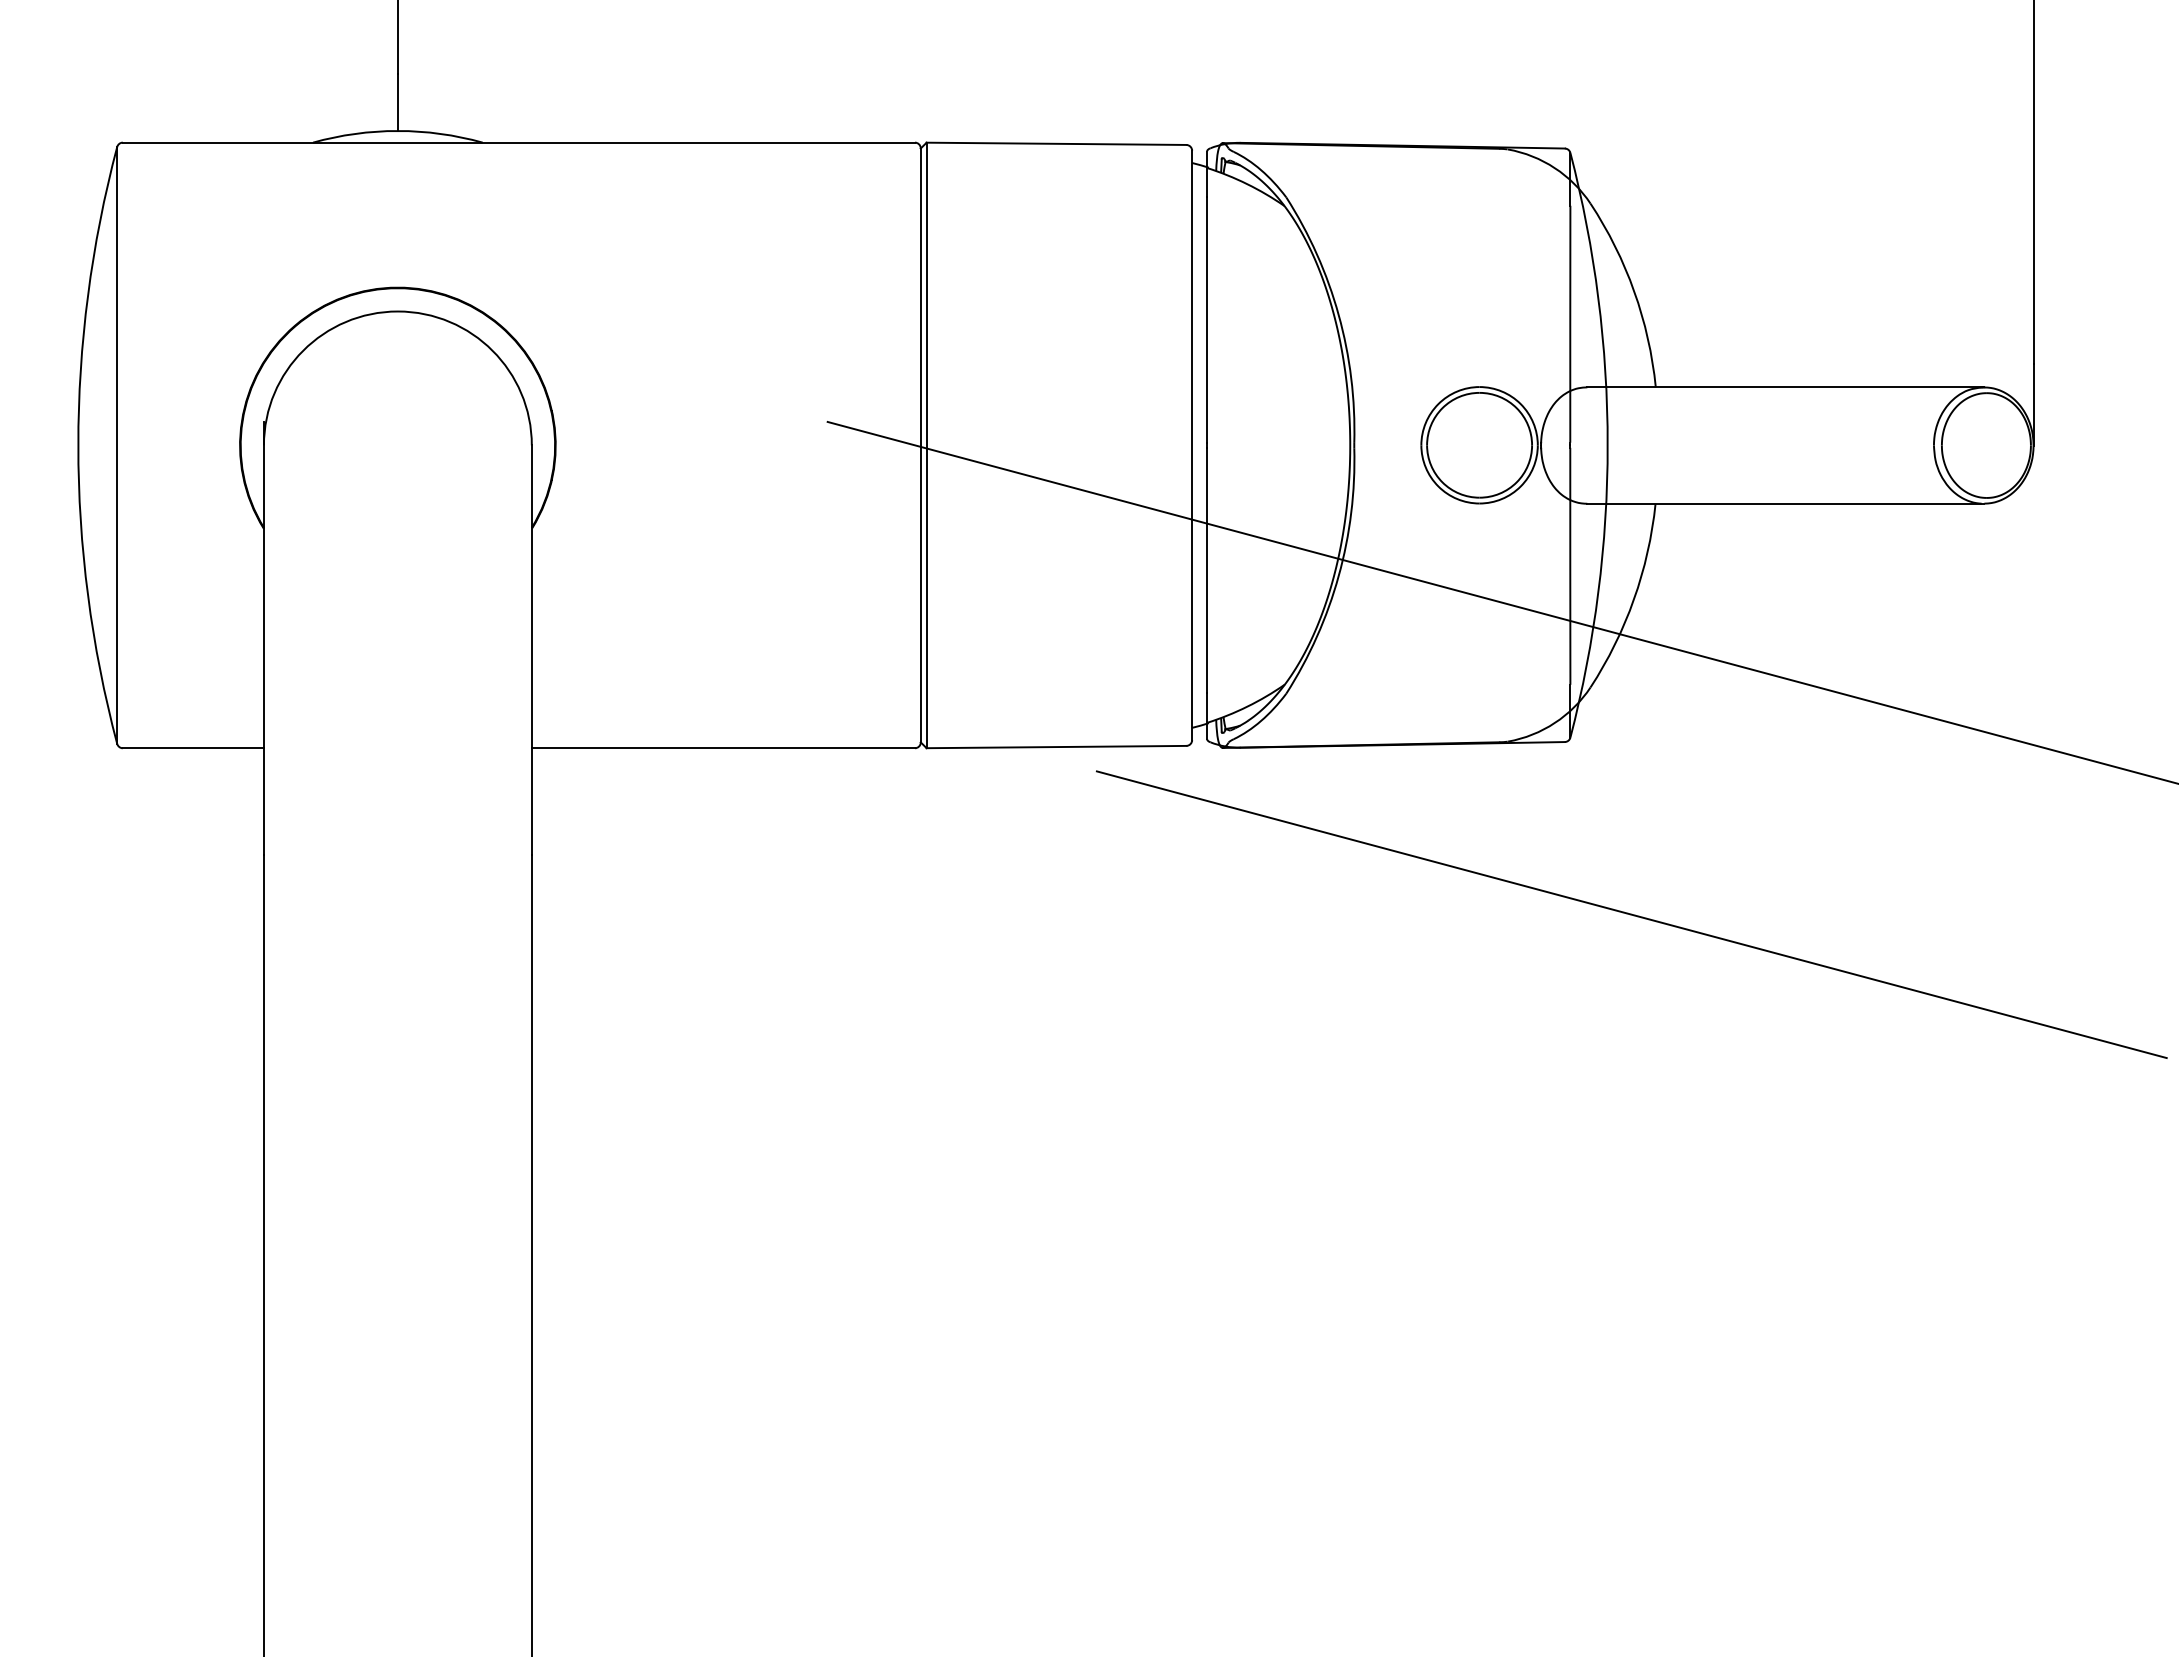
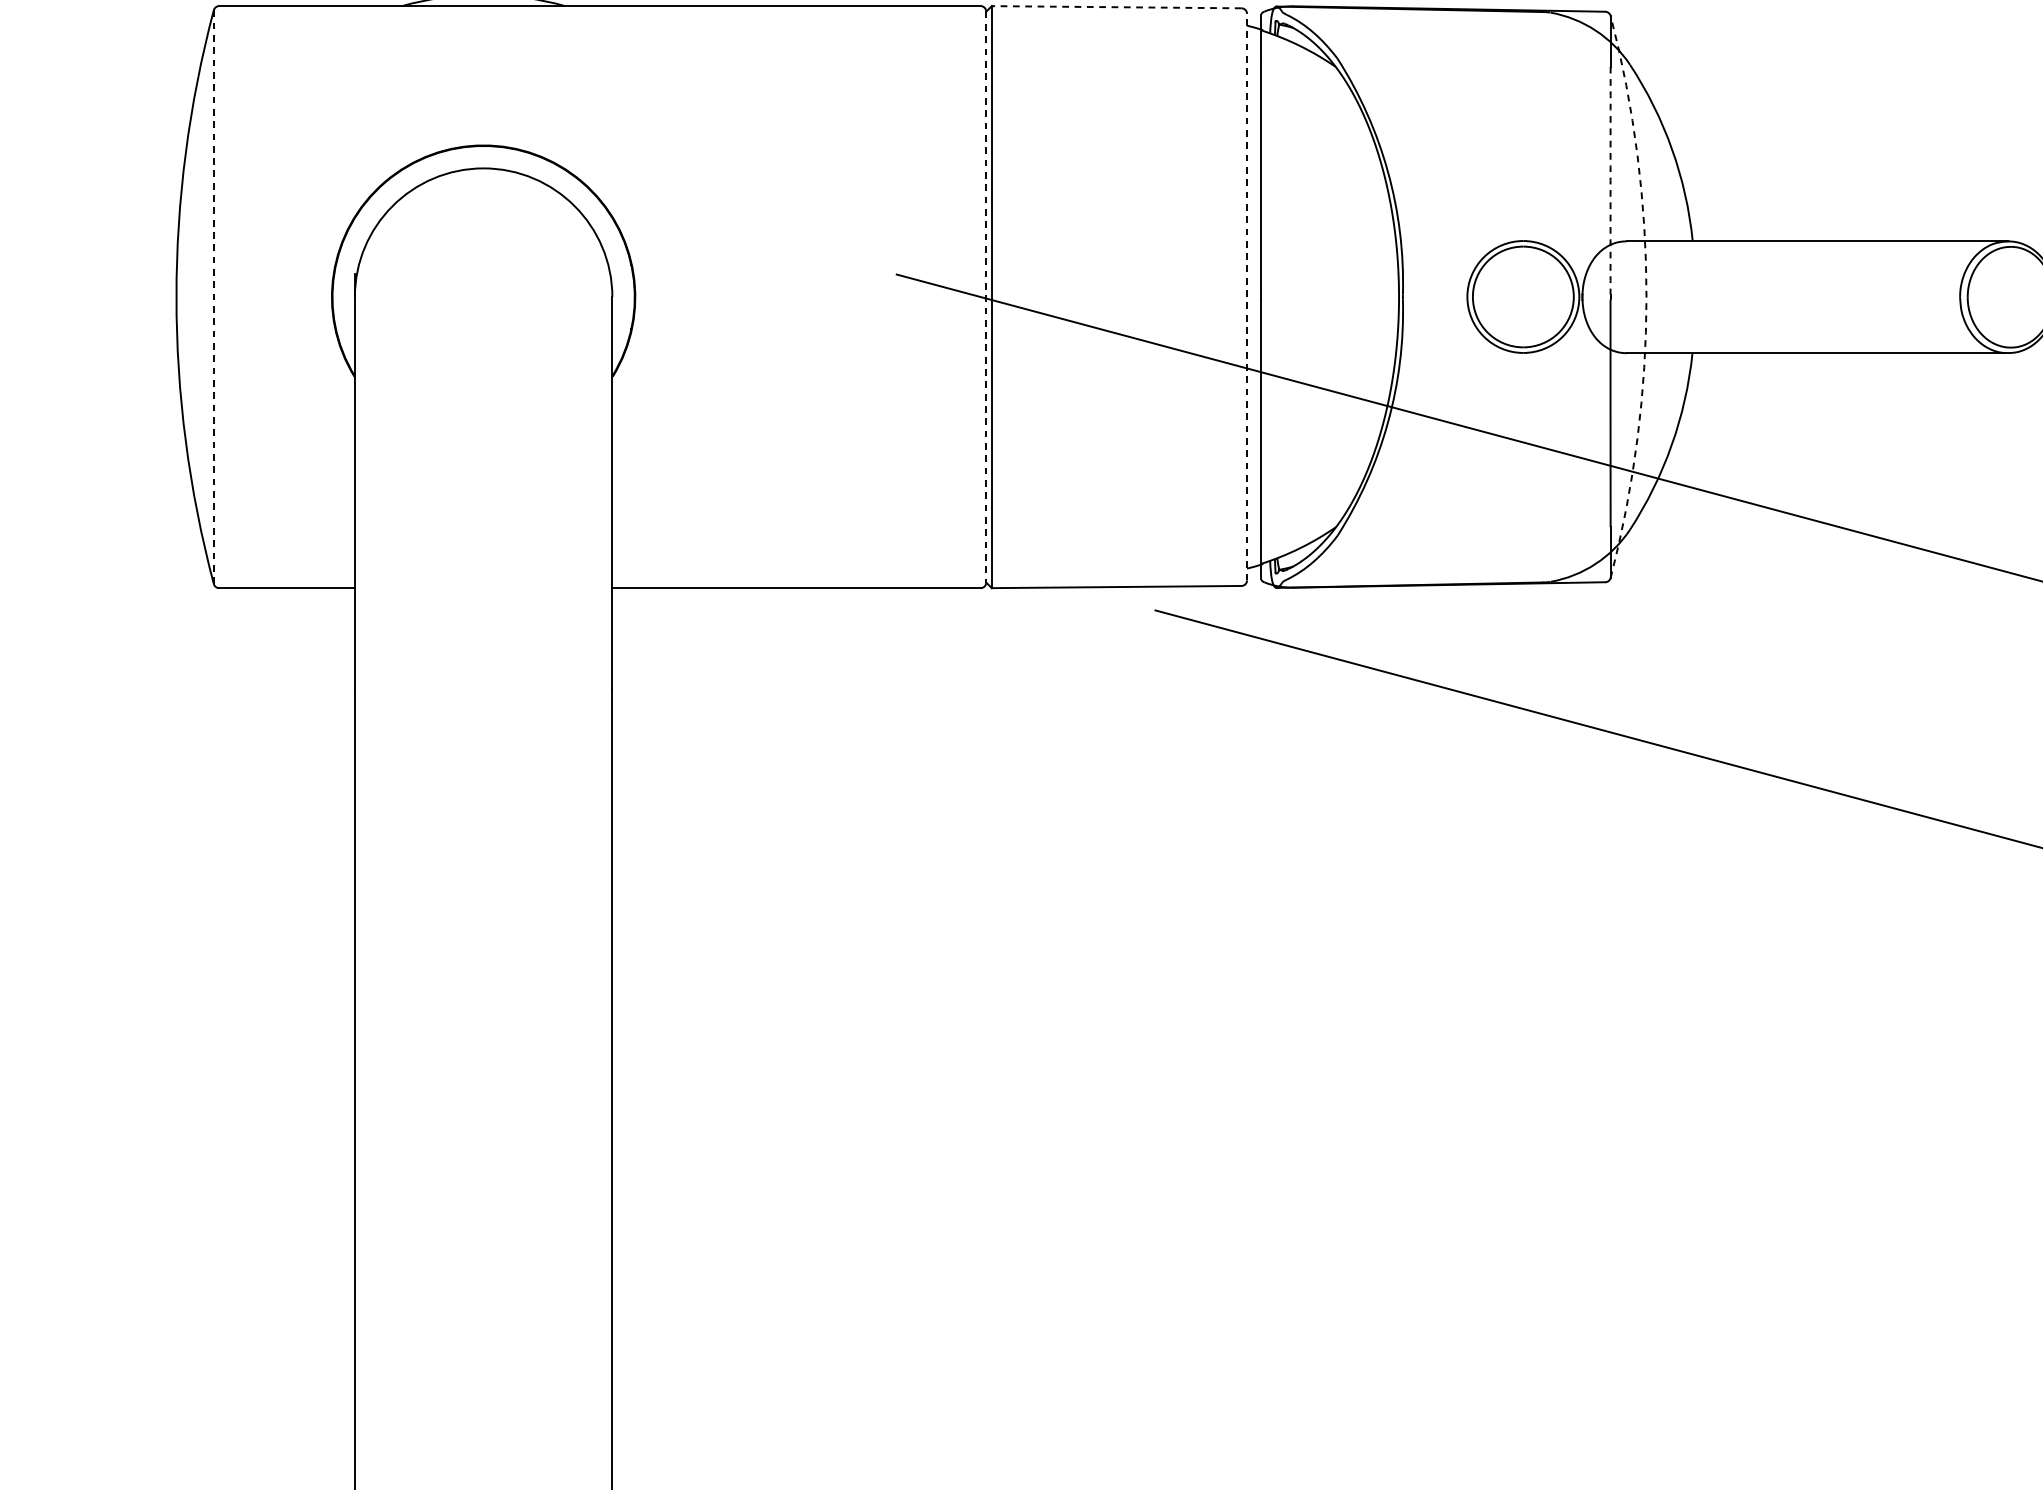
line: (1056, 143) -> (1116, 6), solid -> dashed
arc: (1570, 324) -> (1610, 180), solid -> dashed
line: (117, 445) -> (214, 297), solid -> dashed
line: (920, 445) -> (985, 297), solid -> dashed
line: (1192, 445) -> (1247, 297), solid -> dashed
arc: (1607, 445) -> (1646, 297), solid -> dashed

